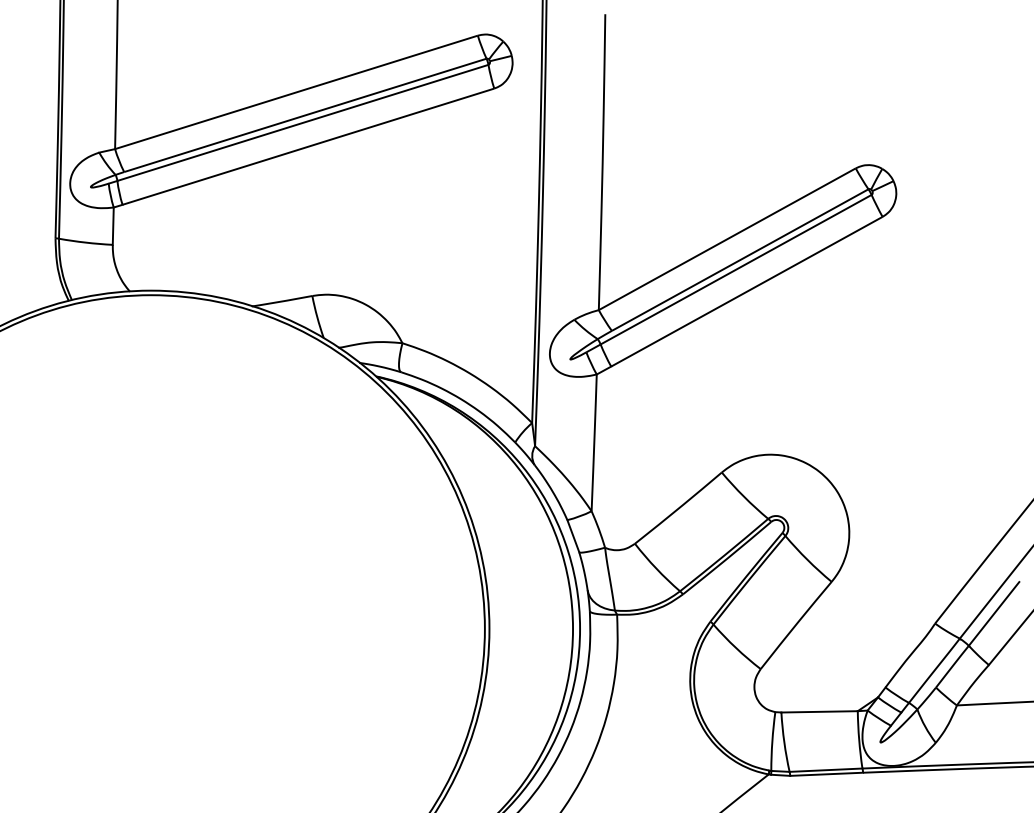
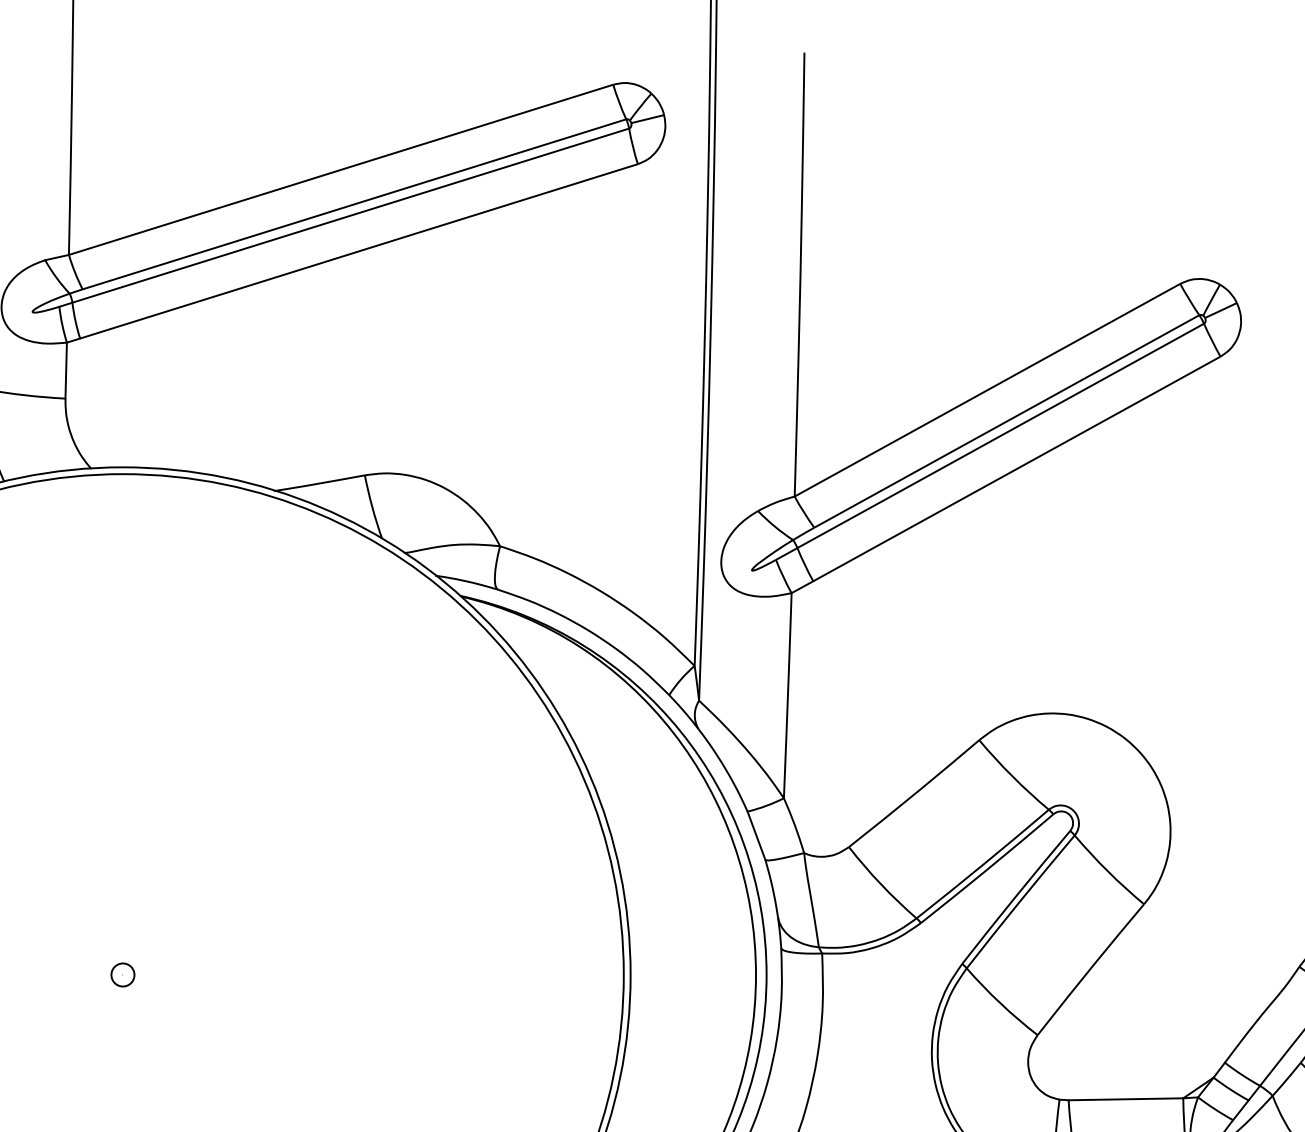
part: (150, 628) -> (122, 974), added

